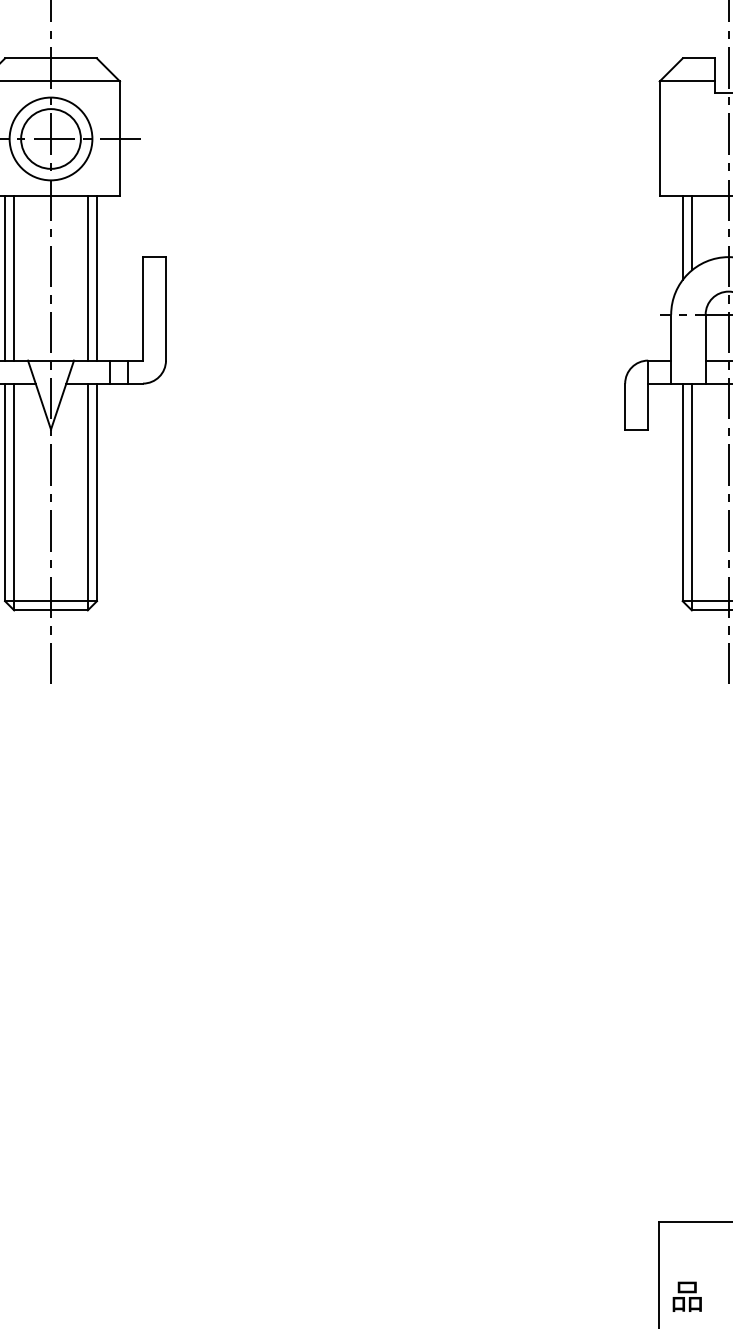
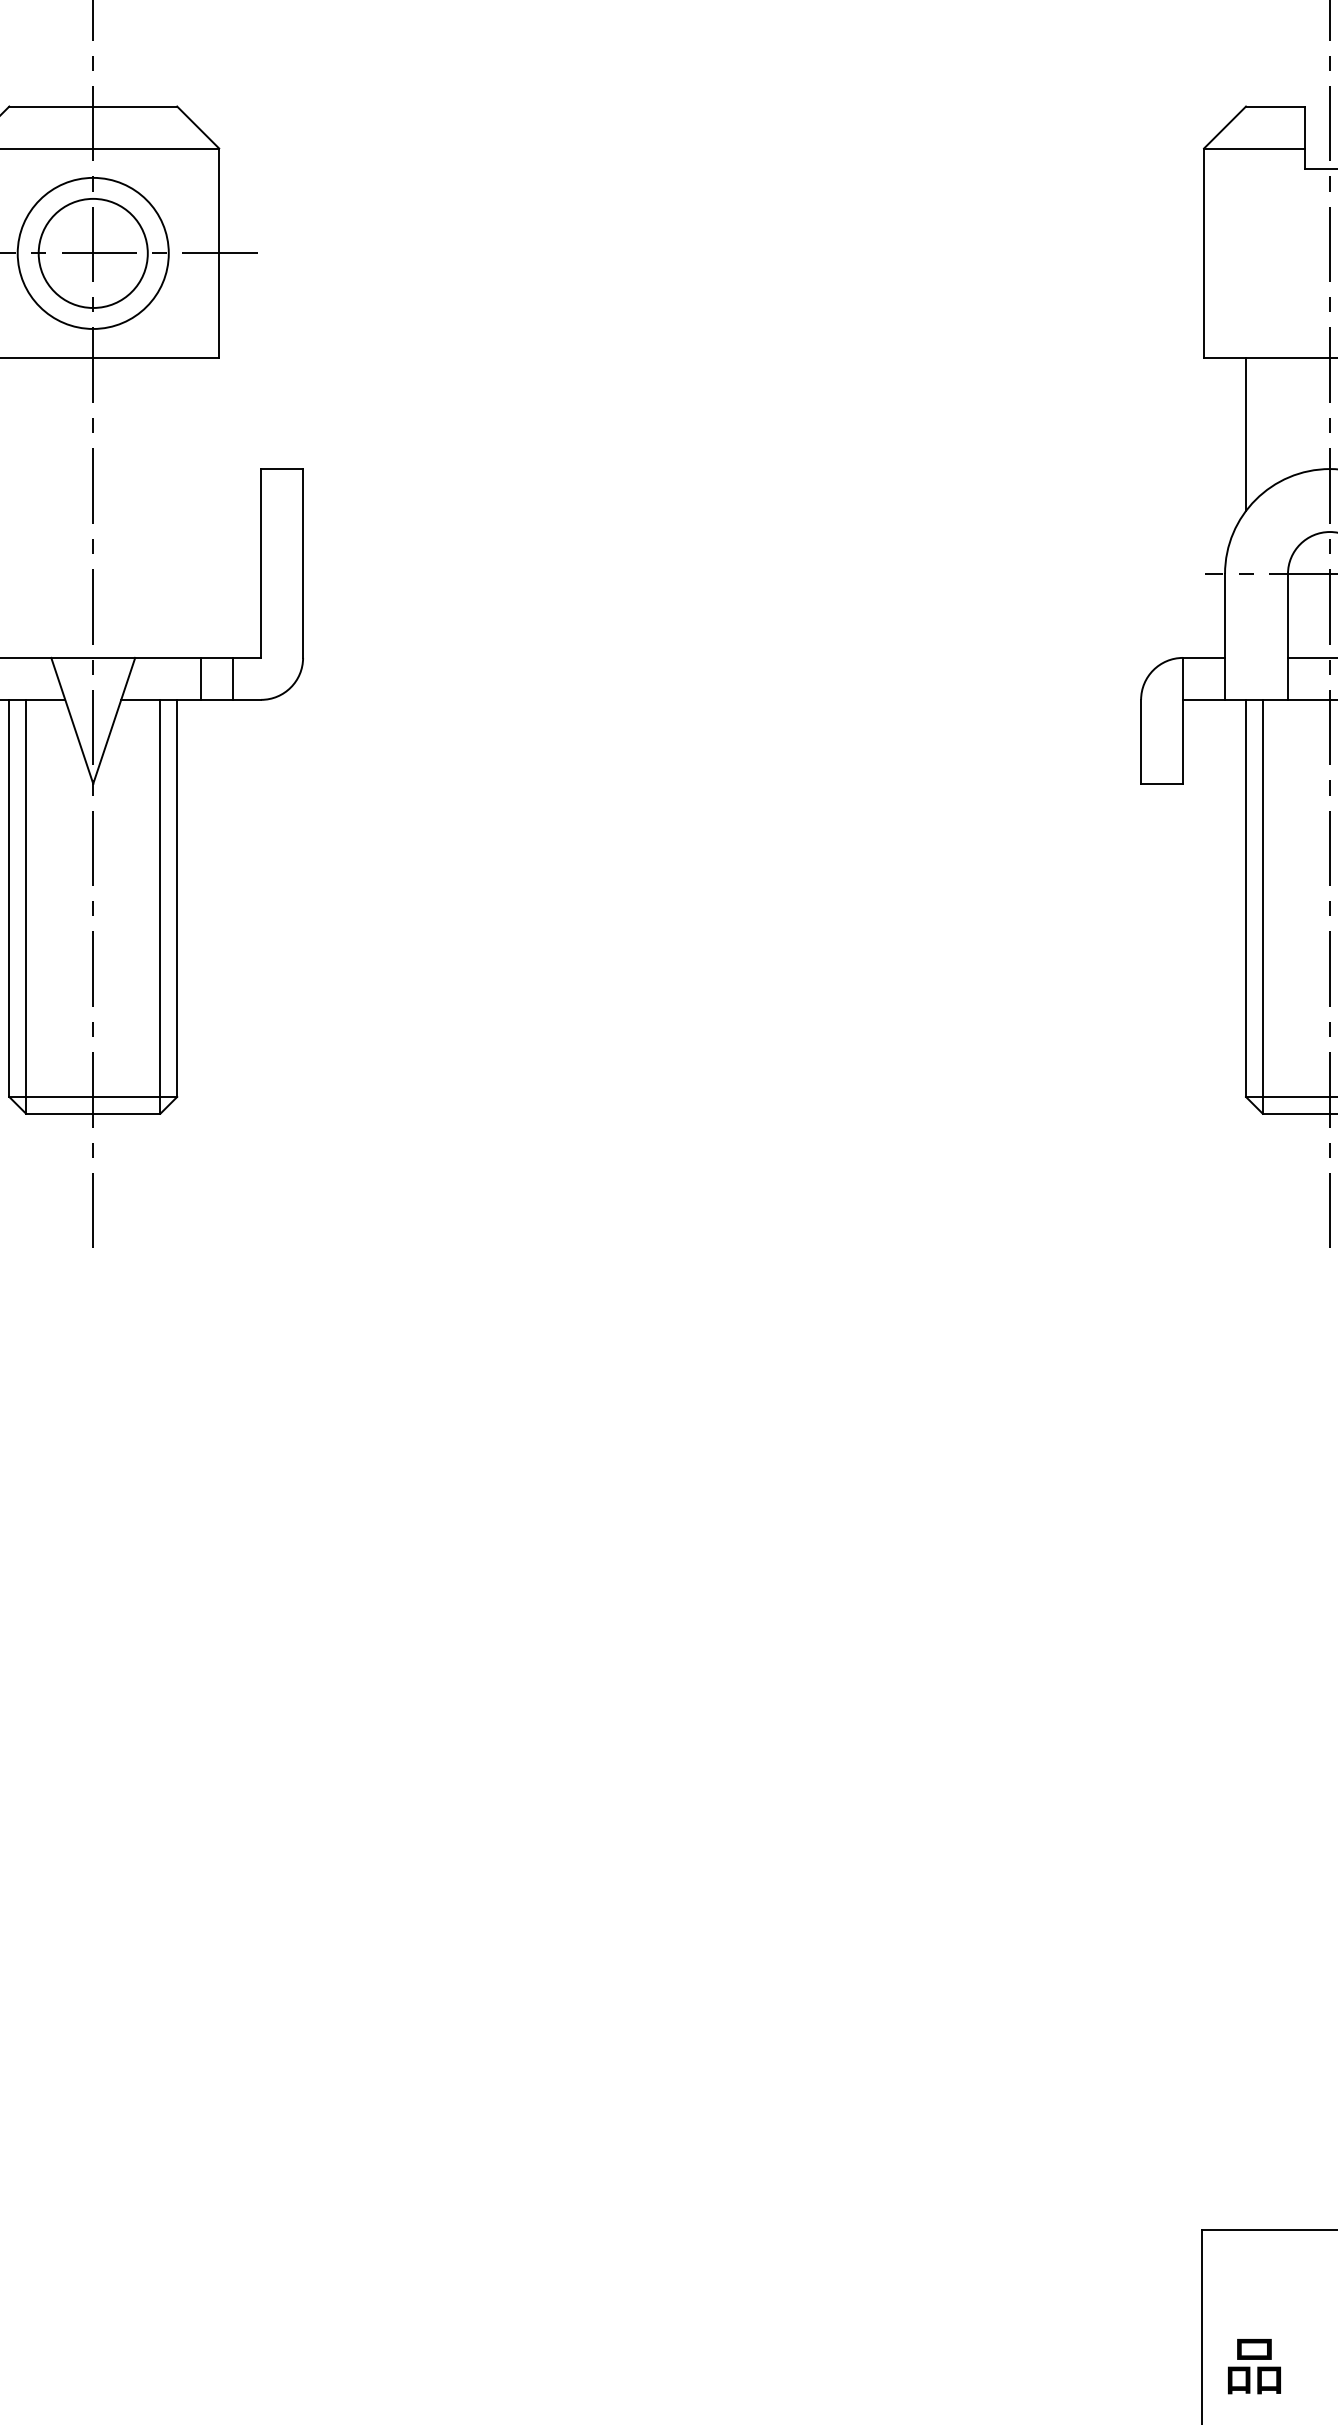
line: (691, 233) -> (1262, 425), removed
line: (5, 278) -> (10, 508), removed
line: (14, 278) -> (26, 508), removed
line: (87, 278) -> (159, 508), removed
line: (97, 278) -> (178, 508), removed

